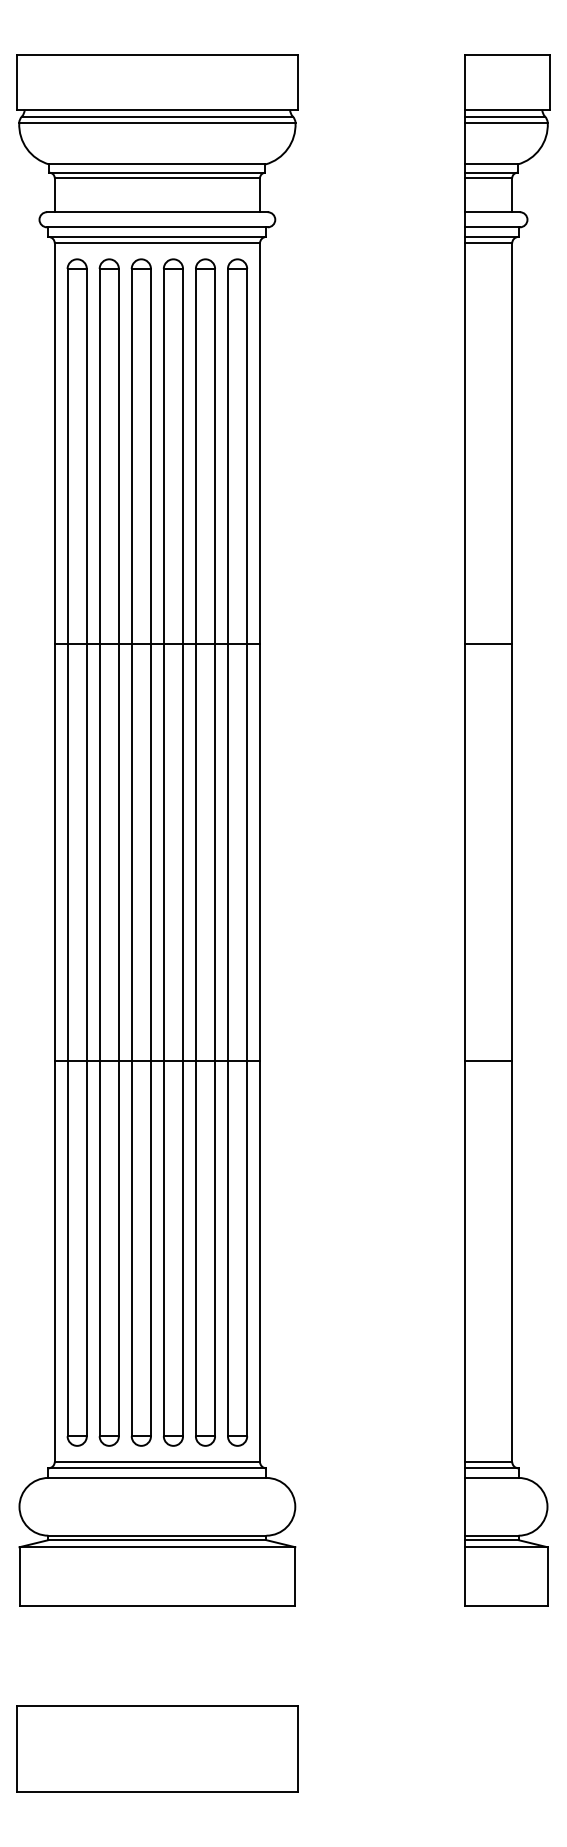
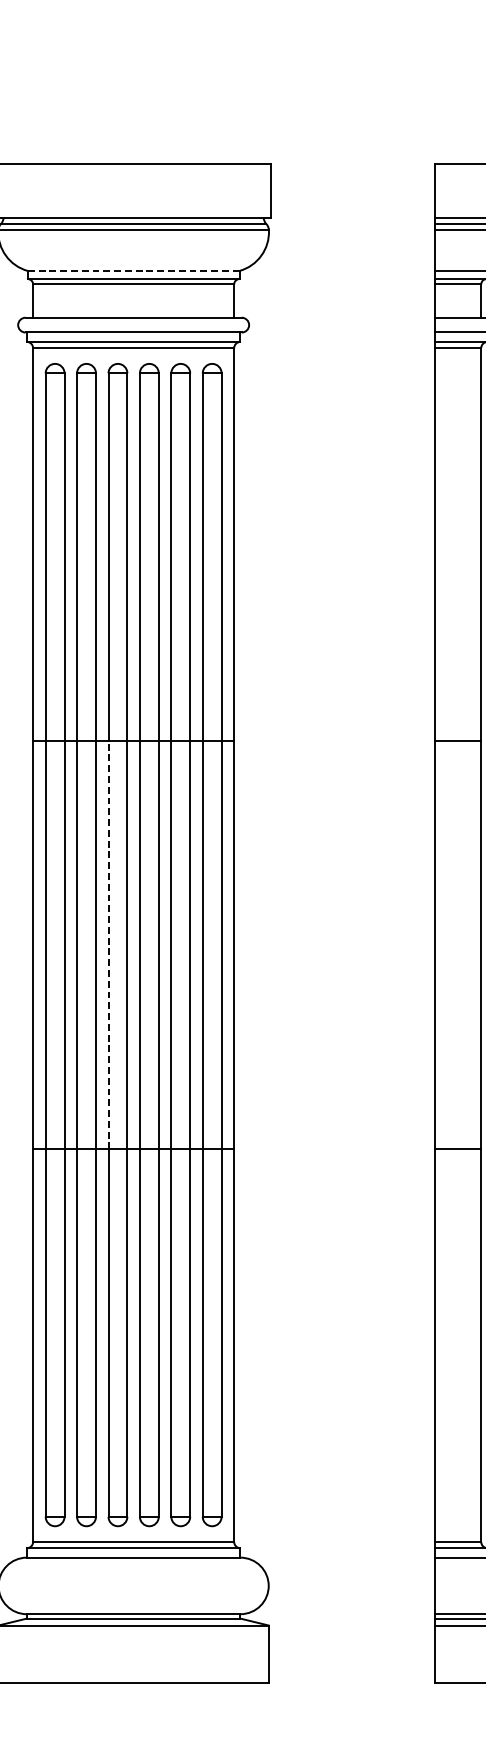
line: (156, 164) -> (132, 271), solid -> dashed
line: (131, 852) -> (108, 944), solid -> dashed

